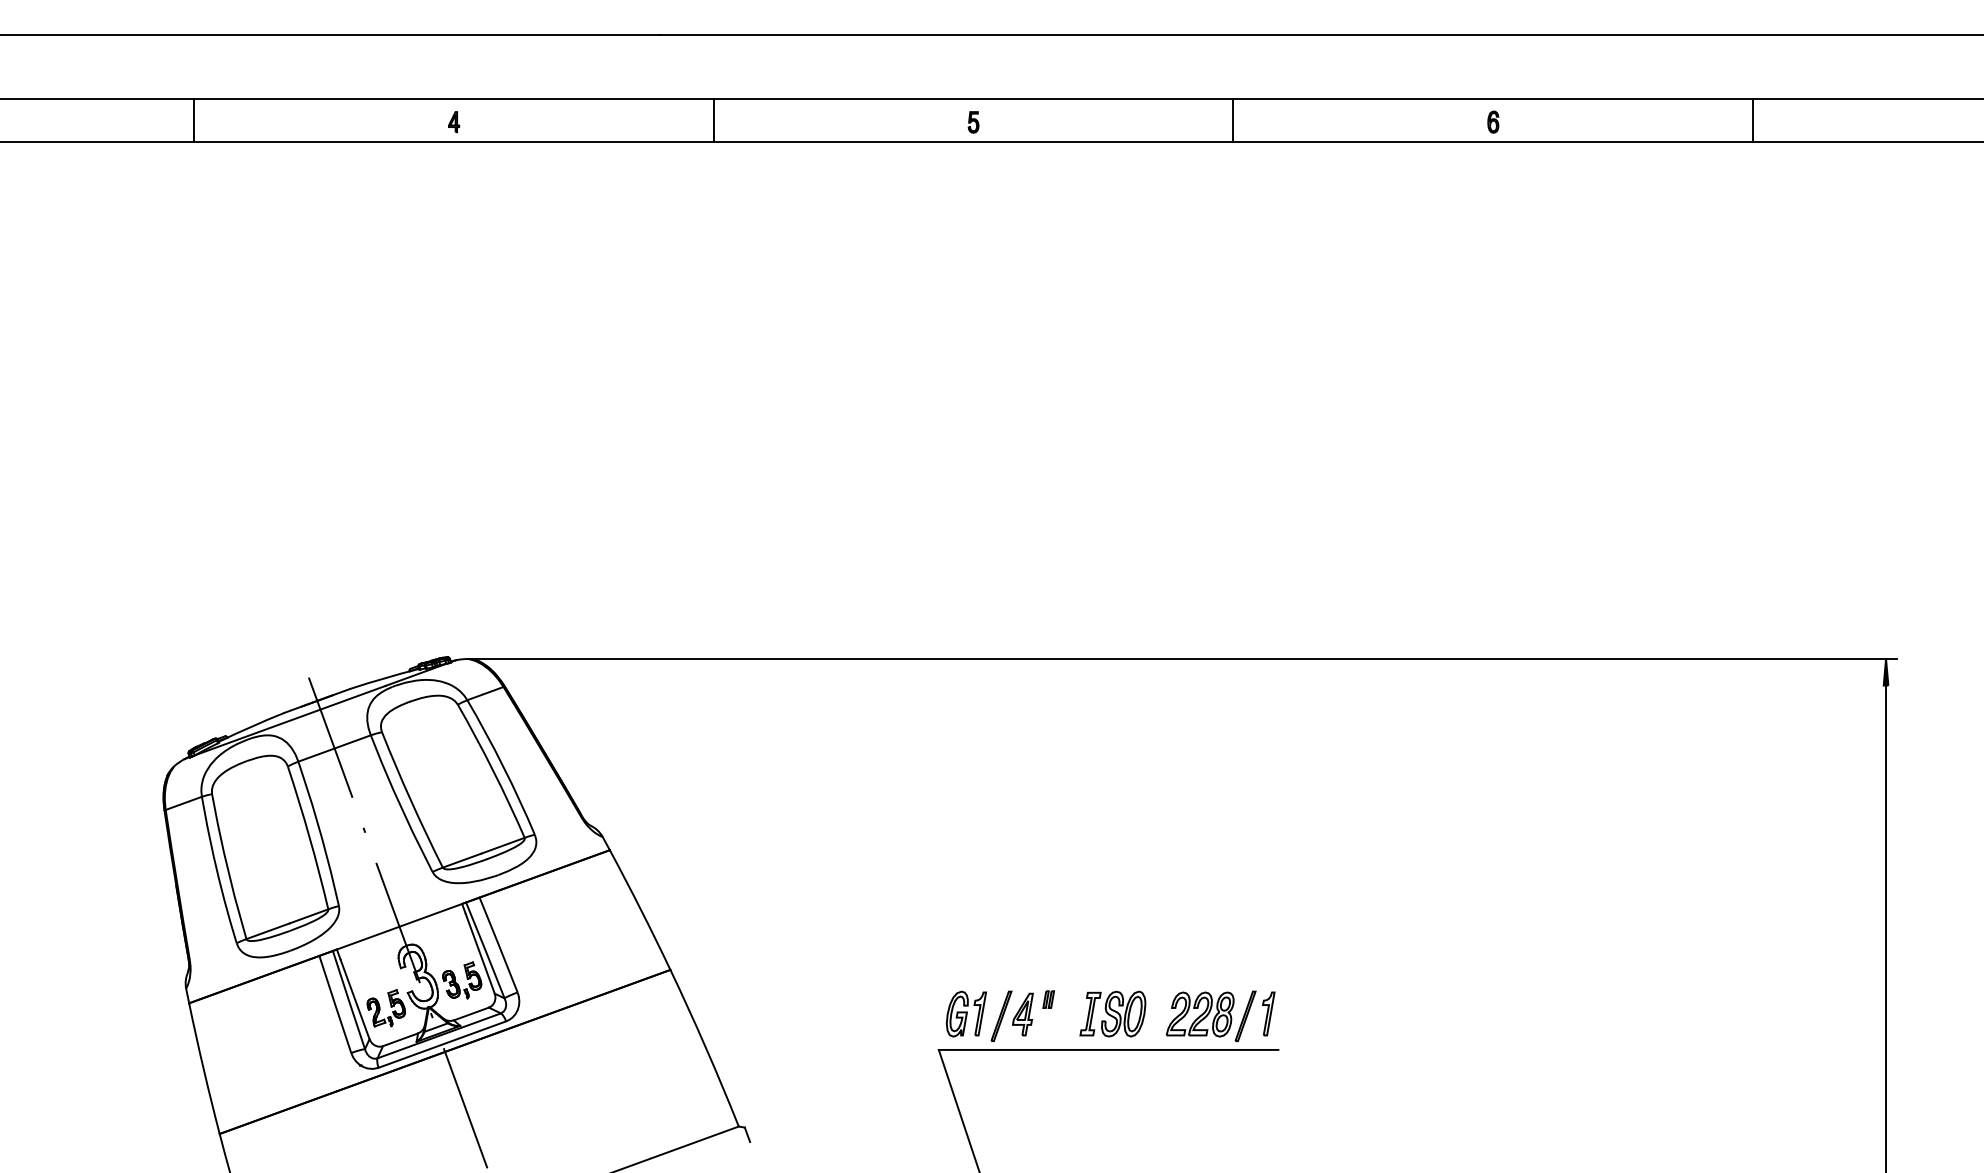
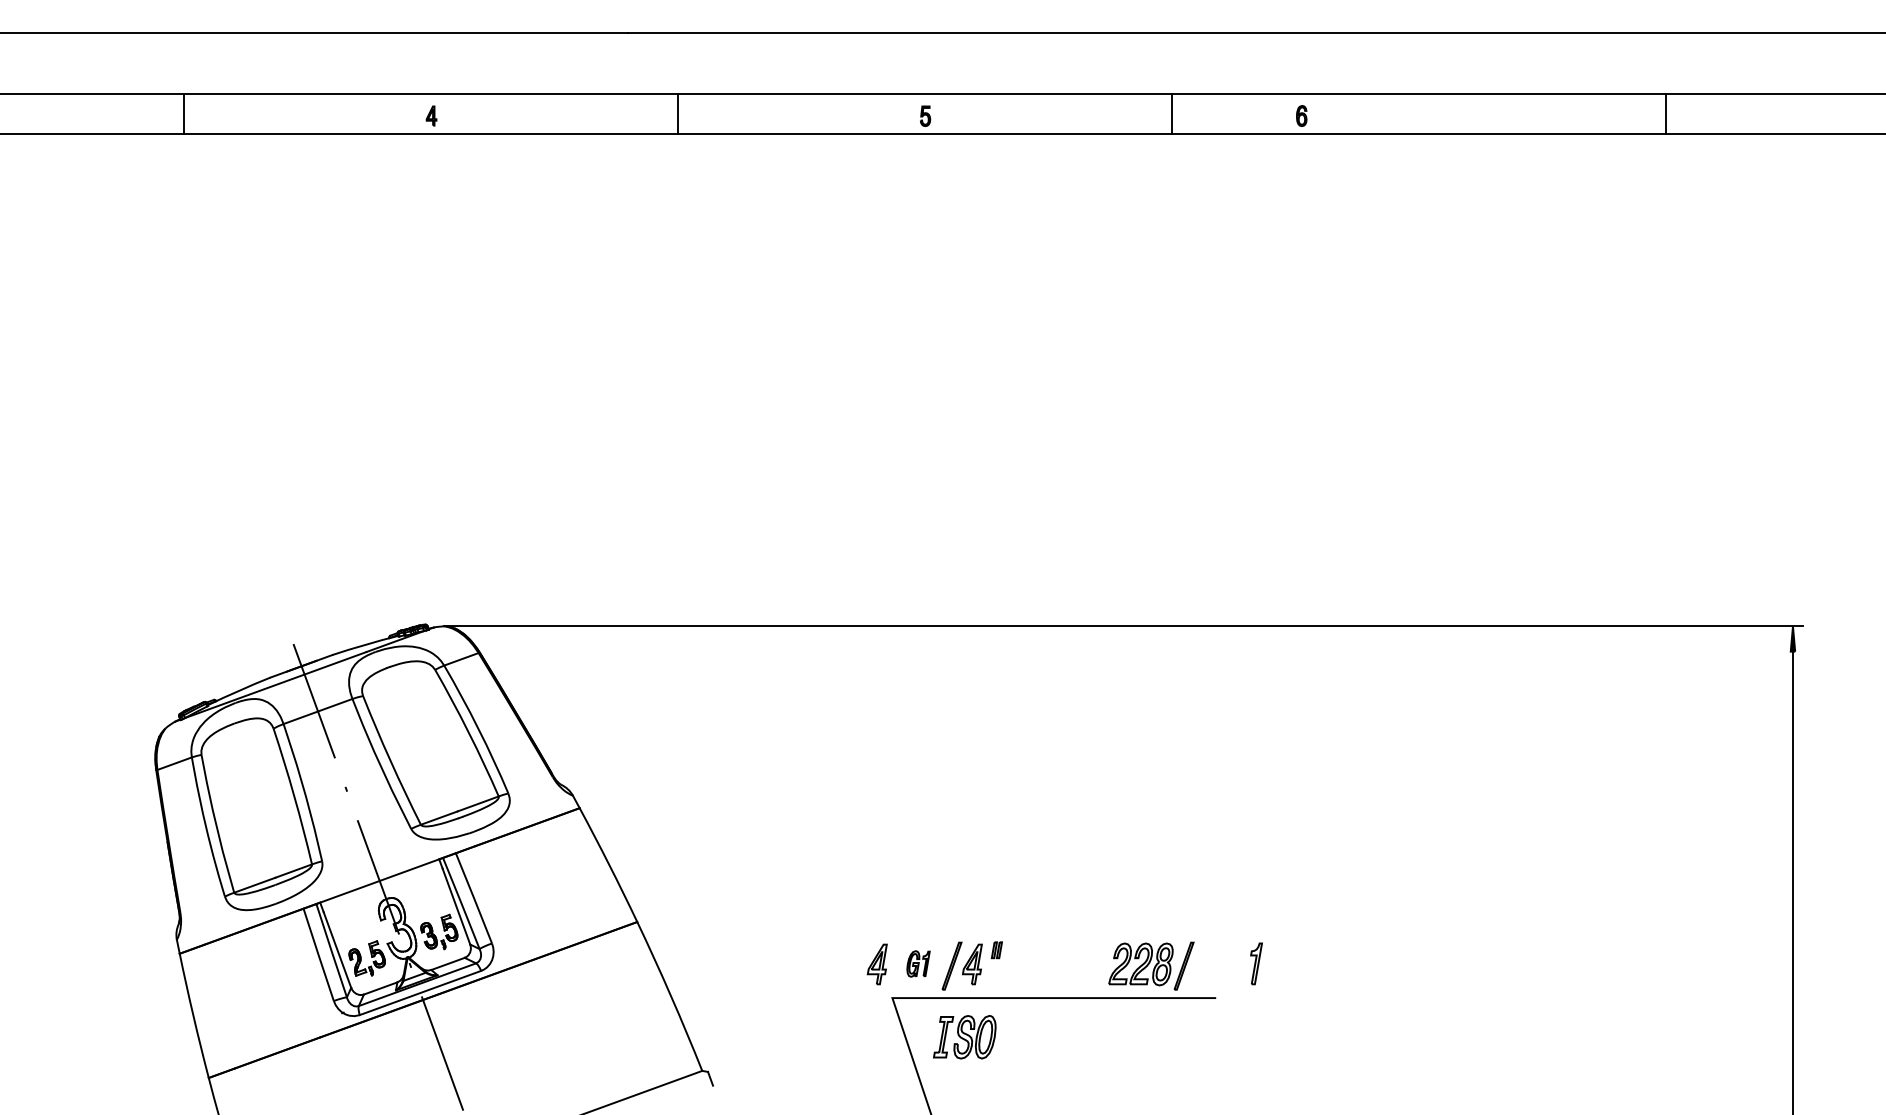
part: (1493, 121) -> (1301, 115), moved
part: (965, 1013) -> (917, 963), size x0.6
part: (1112, 1013) -> (964, 1036), moved
part: (1268, 1013) -> (1256, 963), moved
part: (922, 1014) -> (876, 964), added

